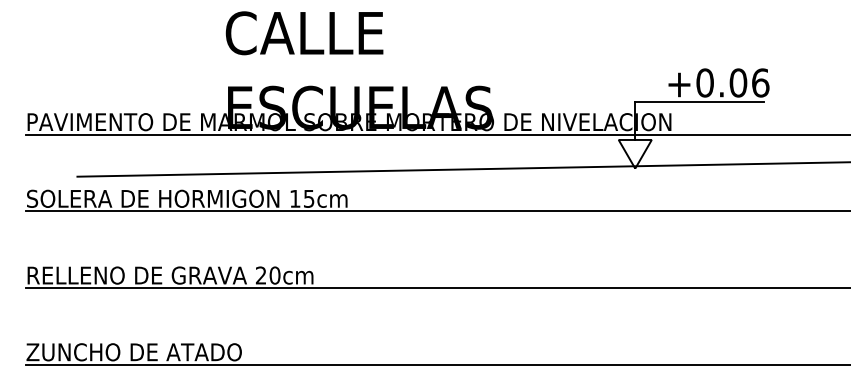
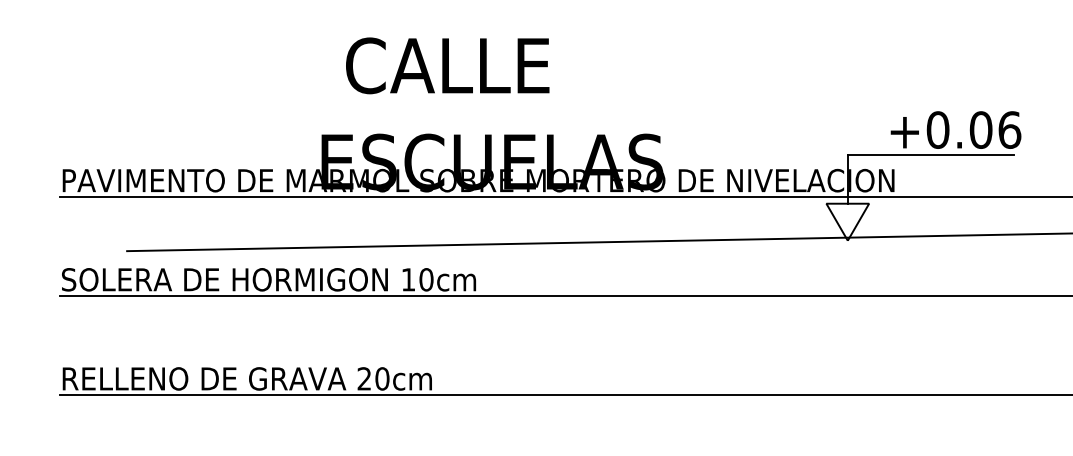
text: (304, 33) -> (447, 66), moved
text: (308, 198) -> (425, 279), 15cm -> 10cm

